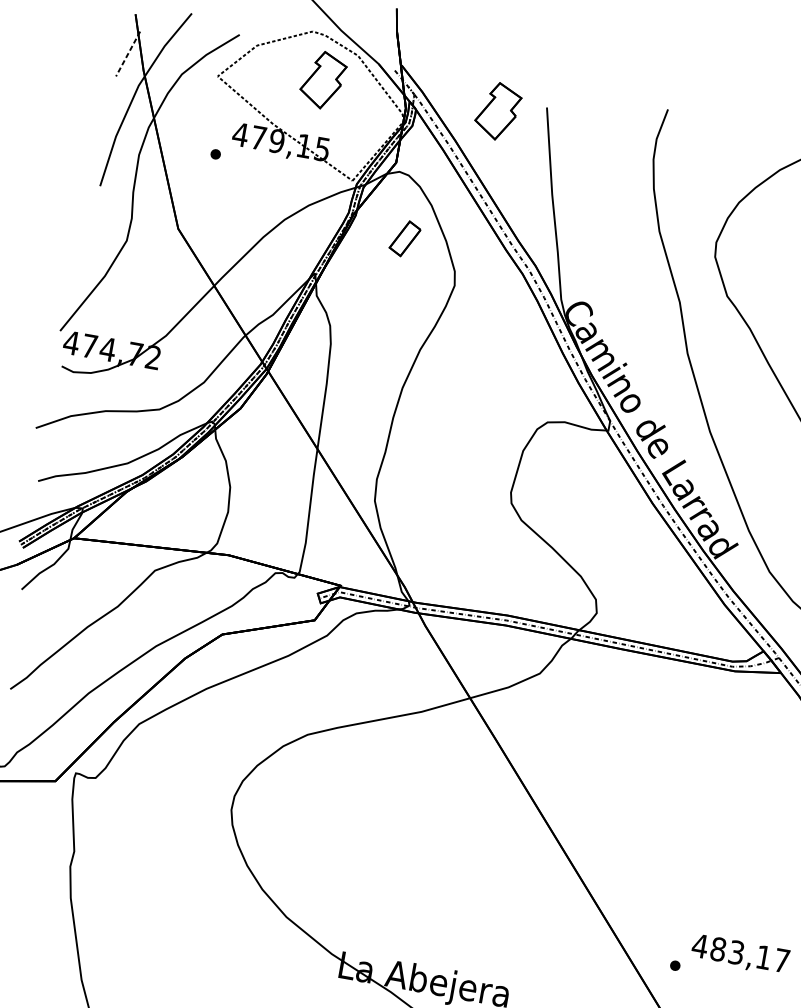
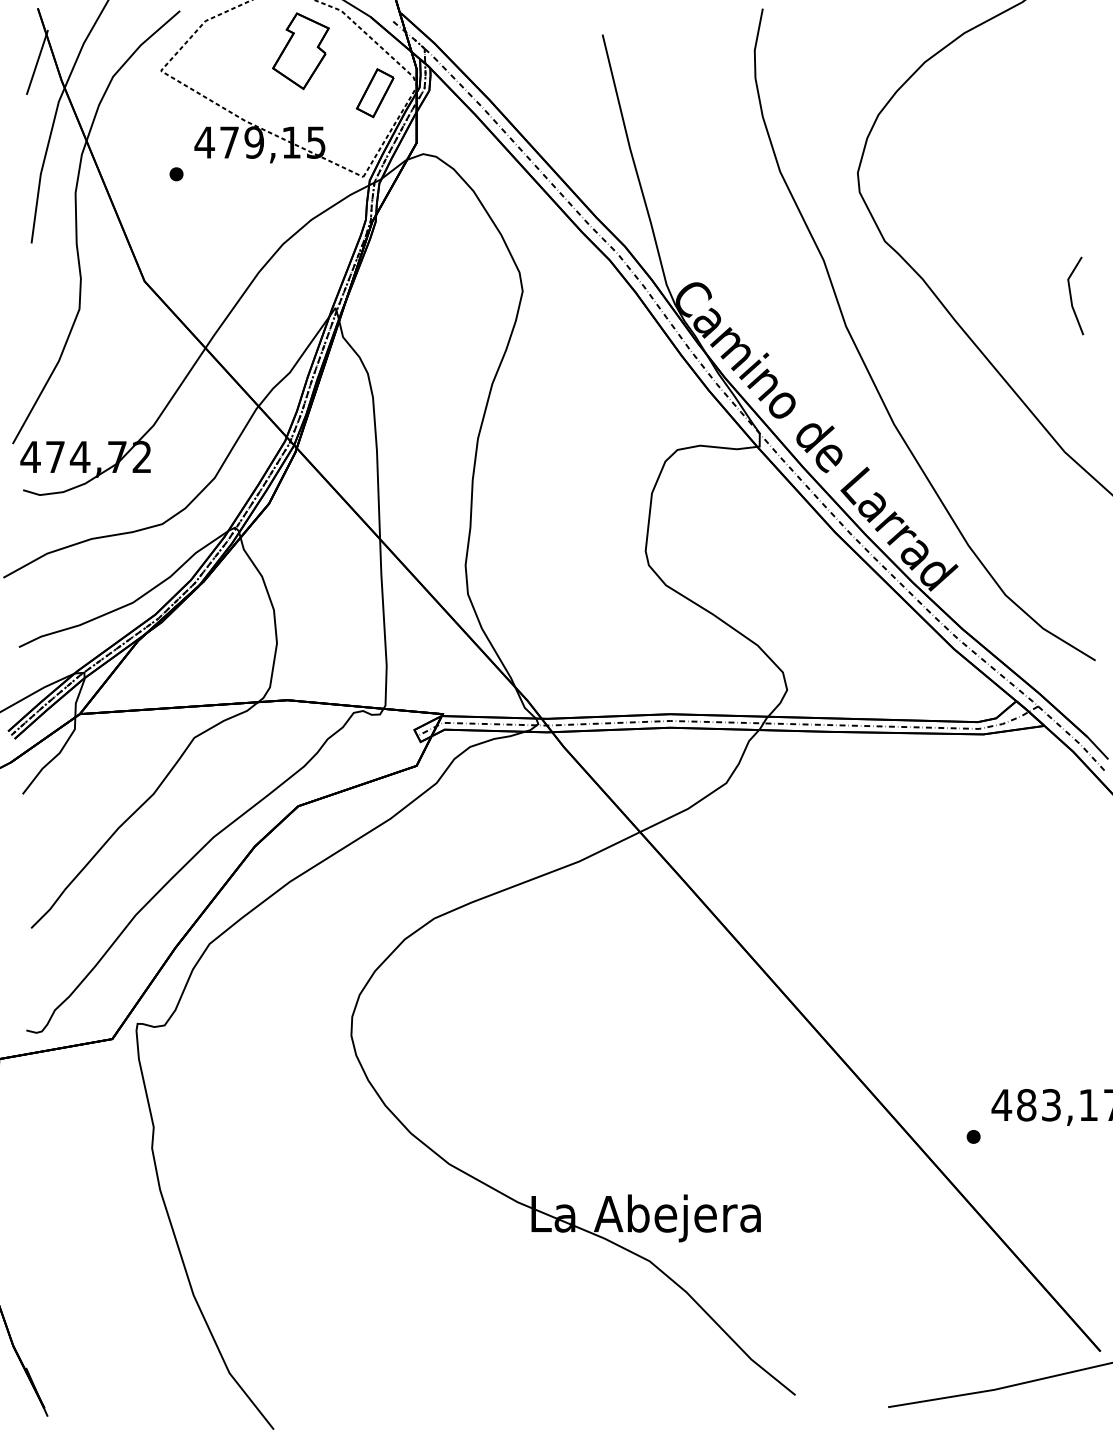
line: (128, 54) -> (37, 62), dashed -> solid
part: (497, 111) -> (538, 51), removed
part: (405, 239) -> (375, 93), moved

